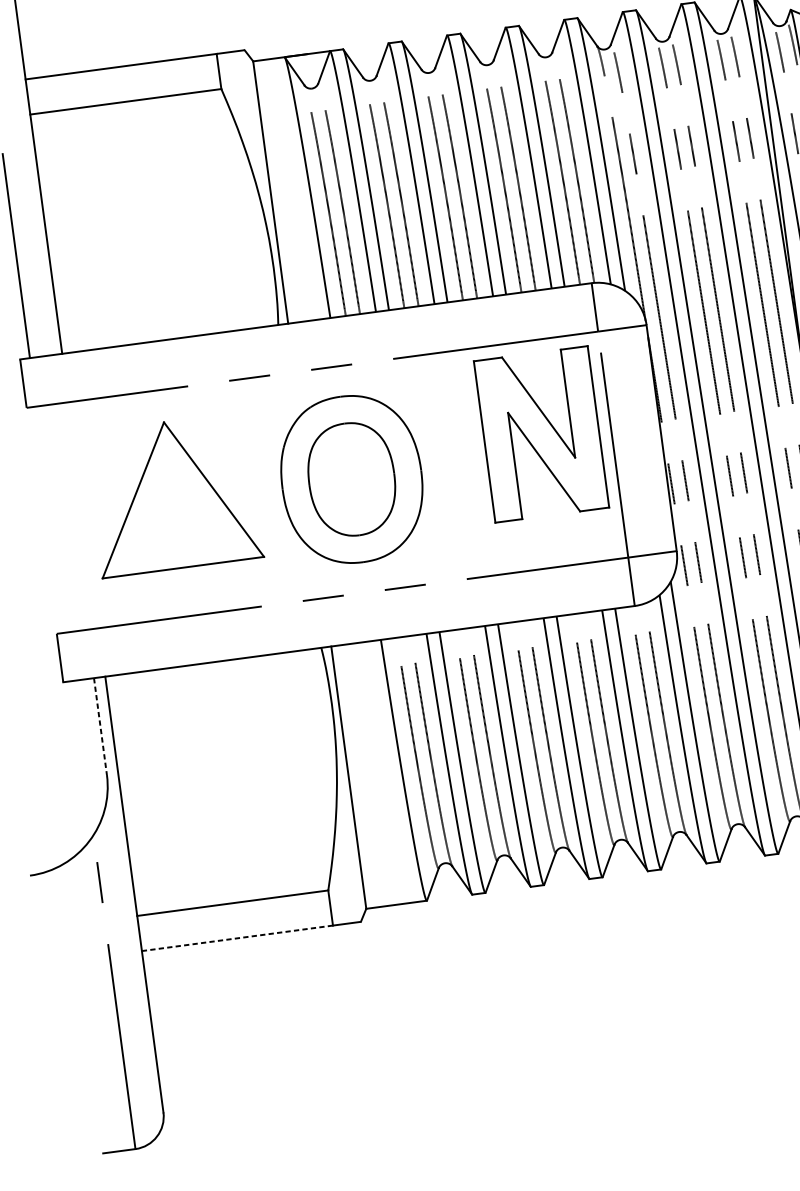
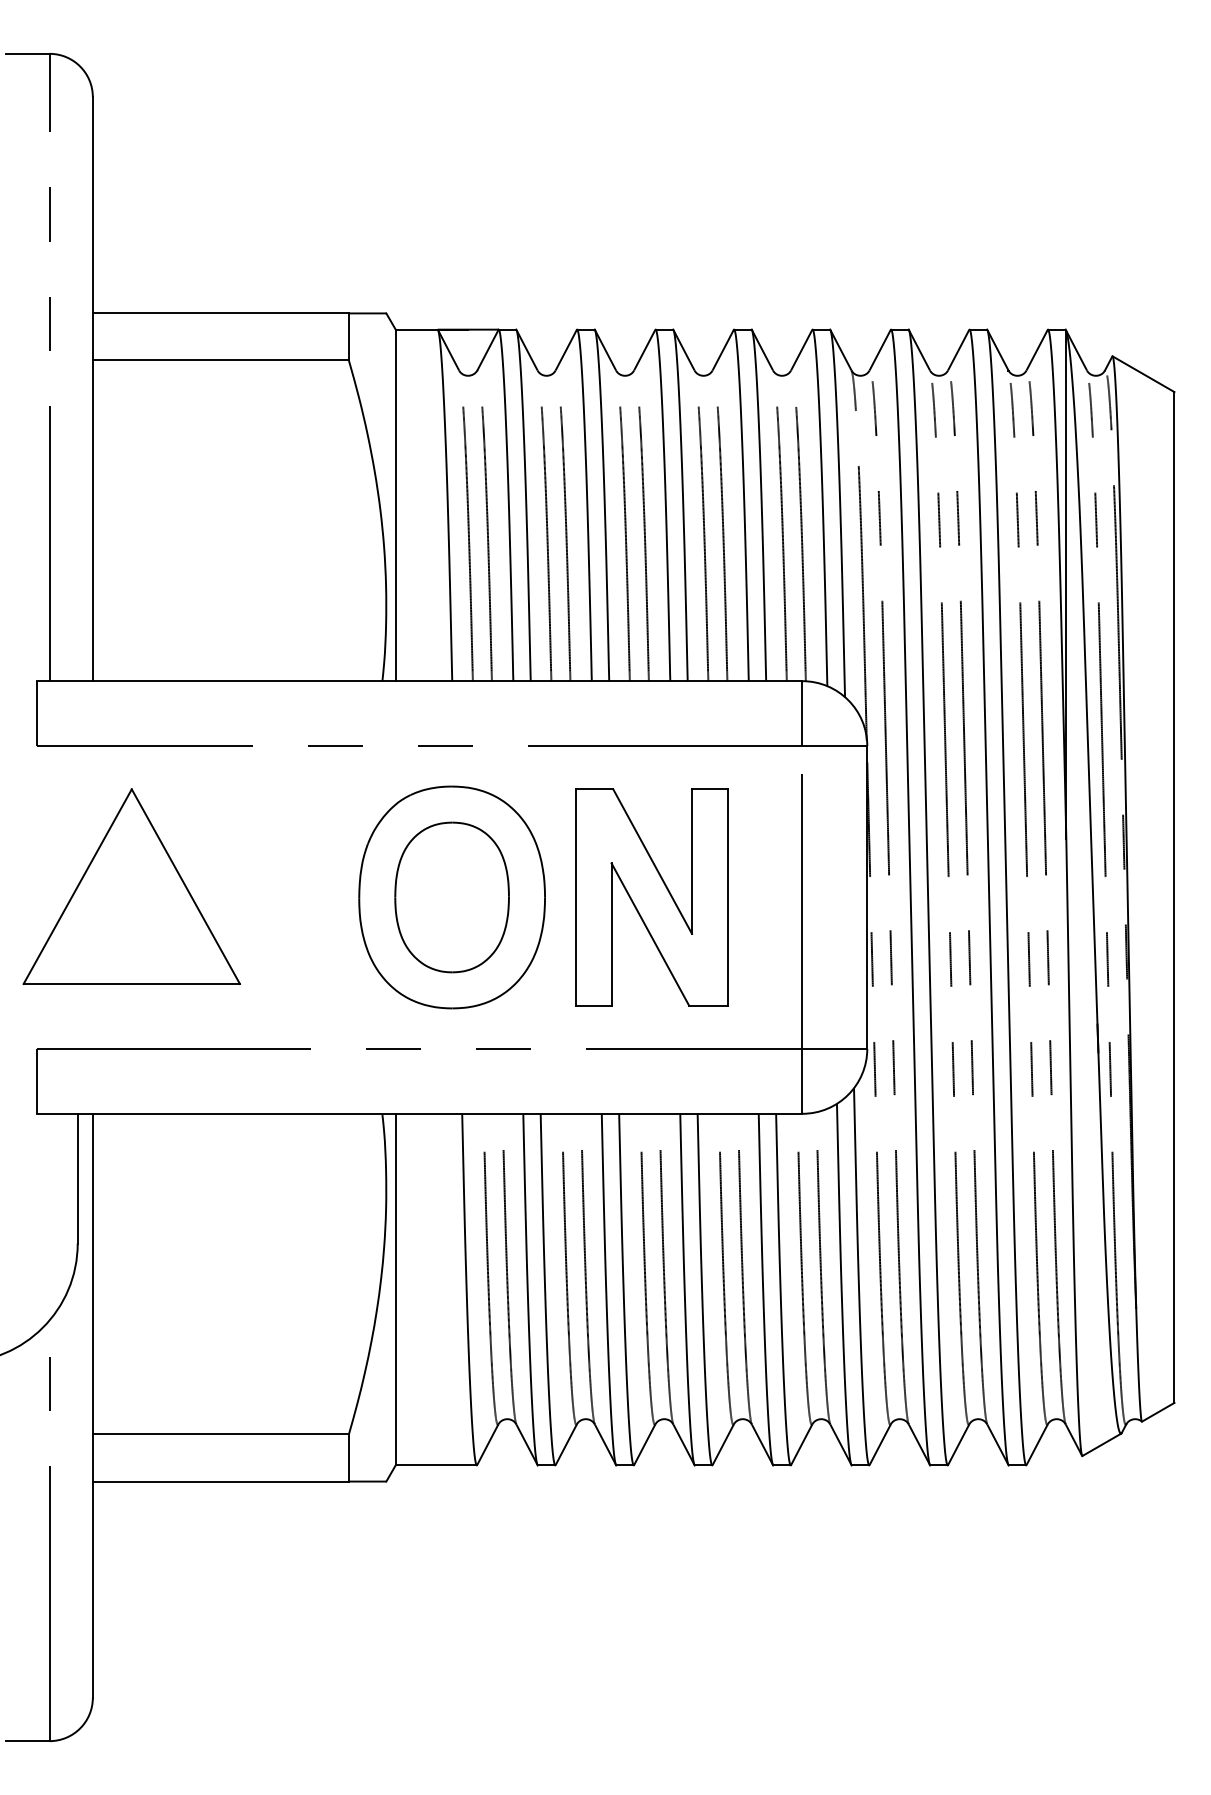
part: (541, 434) -> (651, 897), moved
part: (173, 494) -> (131, 886), moved
line: (100, 726) -> (77, 1178), dashed -> solid
line: (237, 938) -> (220, 1481), dashed -> solid

